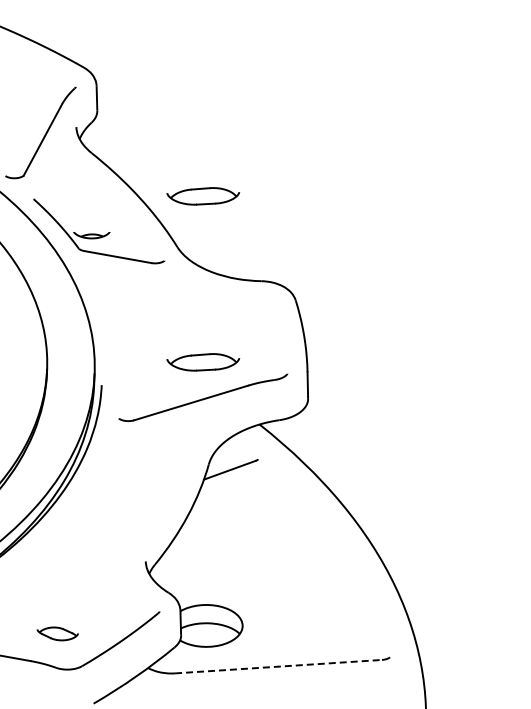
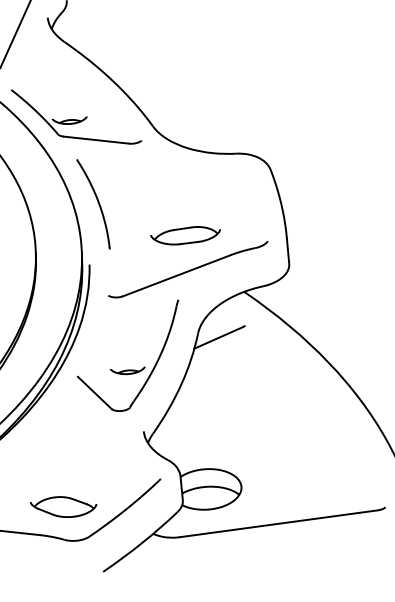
part: (203, 196) -> (174, 76), removed
part: (109, 322) -> (92, 203), added
part: (135, 496) -> (129, 369), added
part: (57, 633) -> (63, 506), size x1.67
line: (278, 666) -> (278, 523), dashed -> solid

